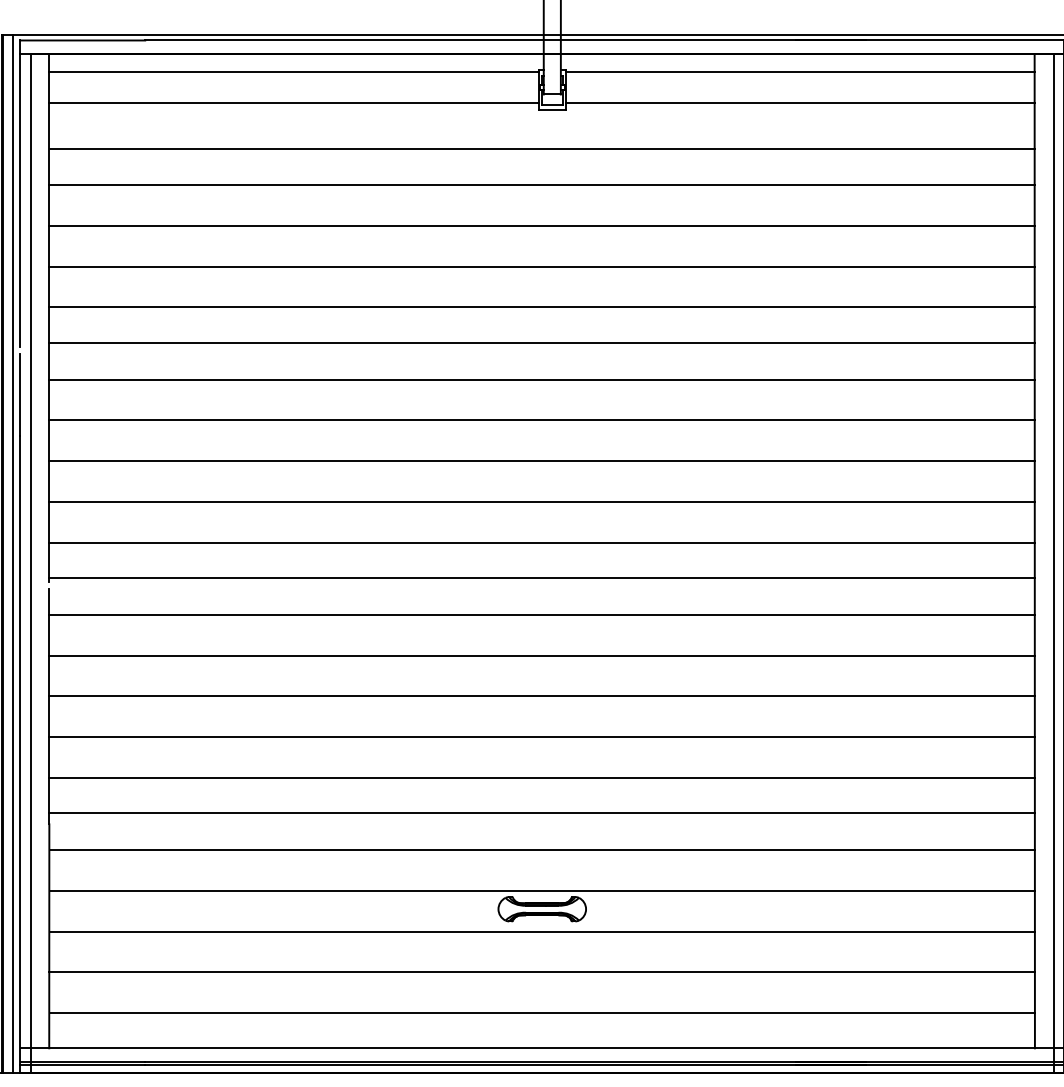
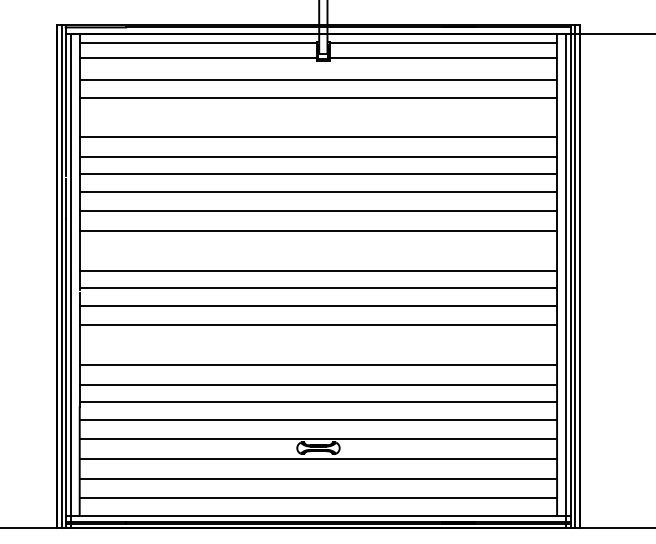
line: (540, 226) -> (317, 117), removed
line: (540, 501) -> (317, 250), removed
line: (540, 697) -> (317, 345), removed

